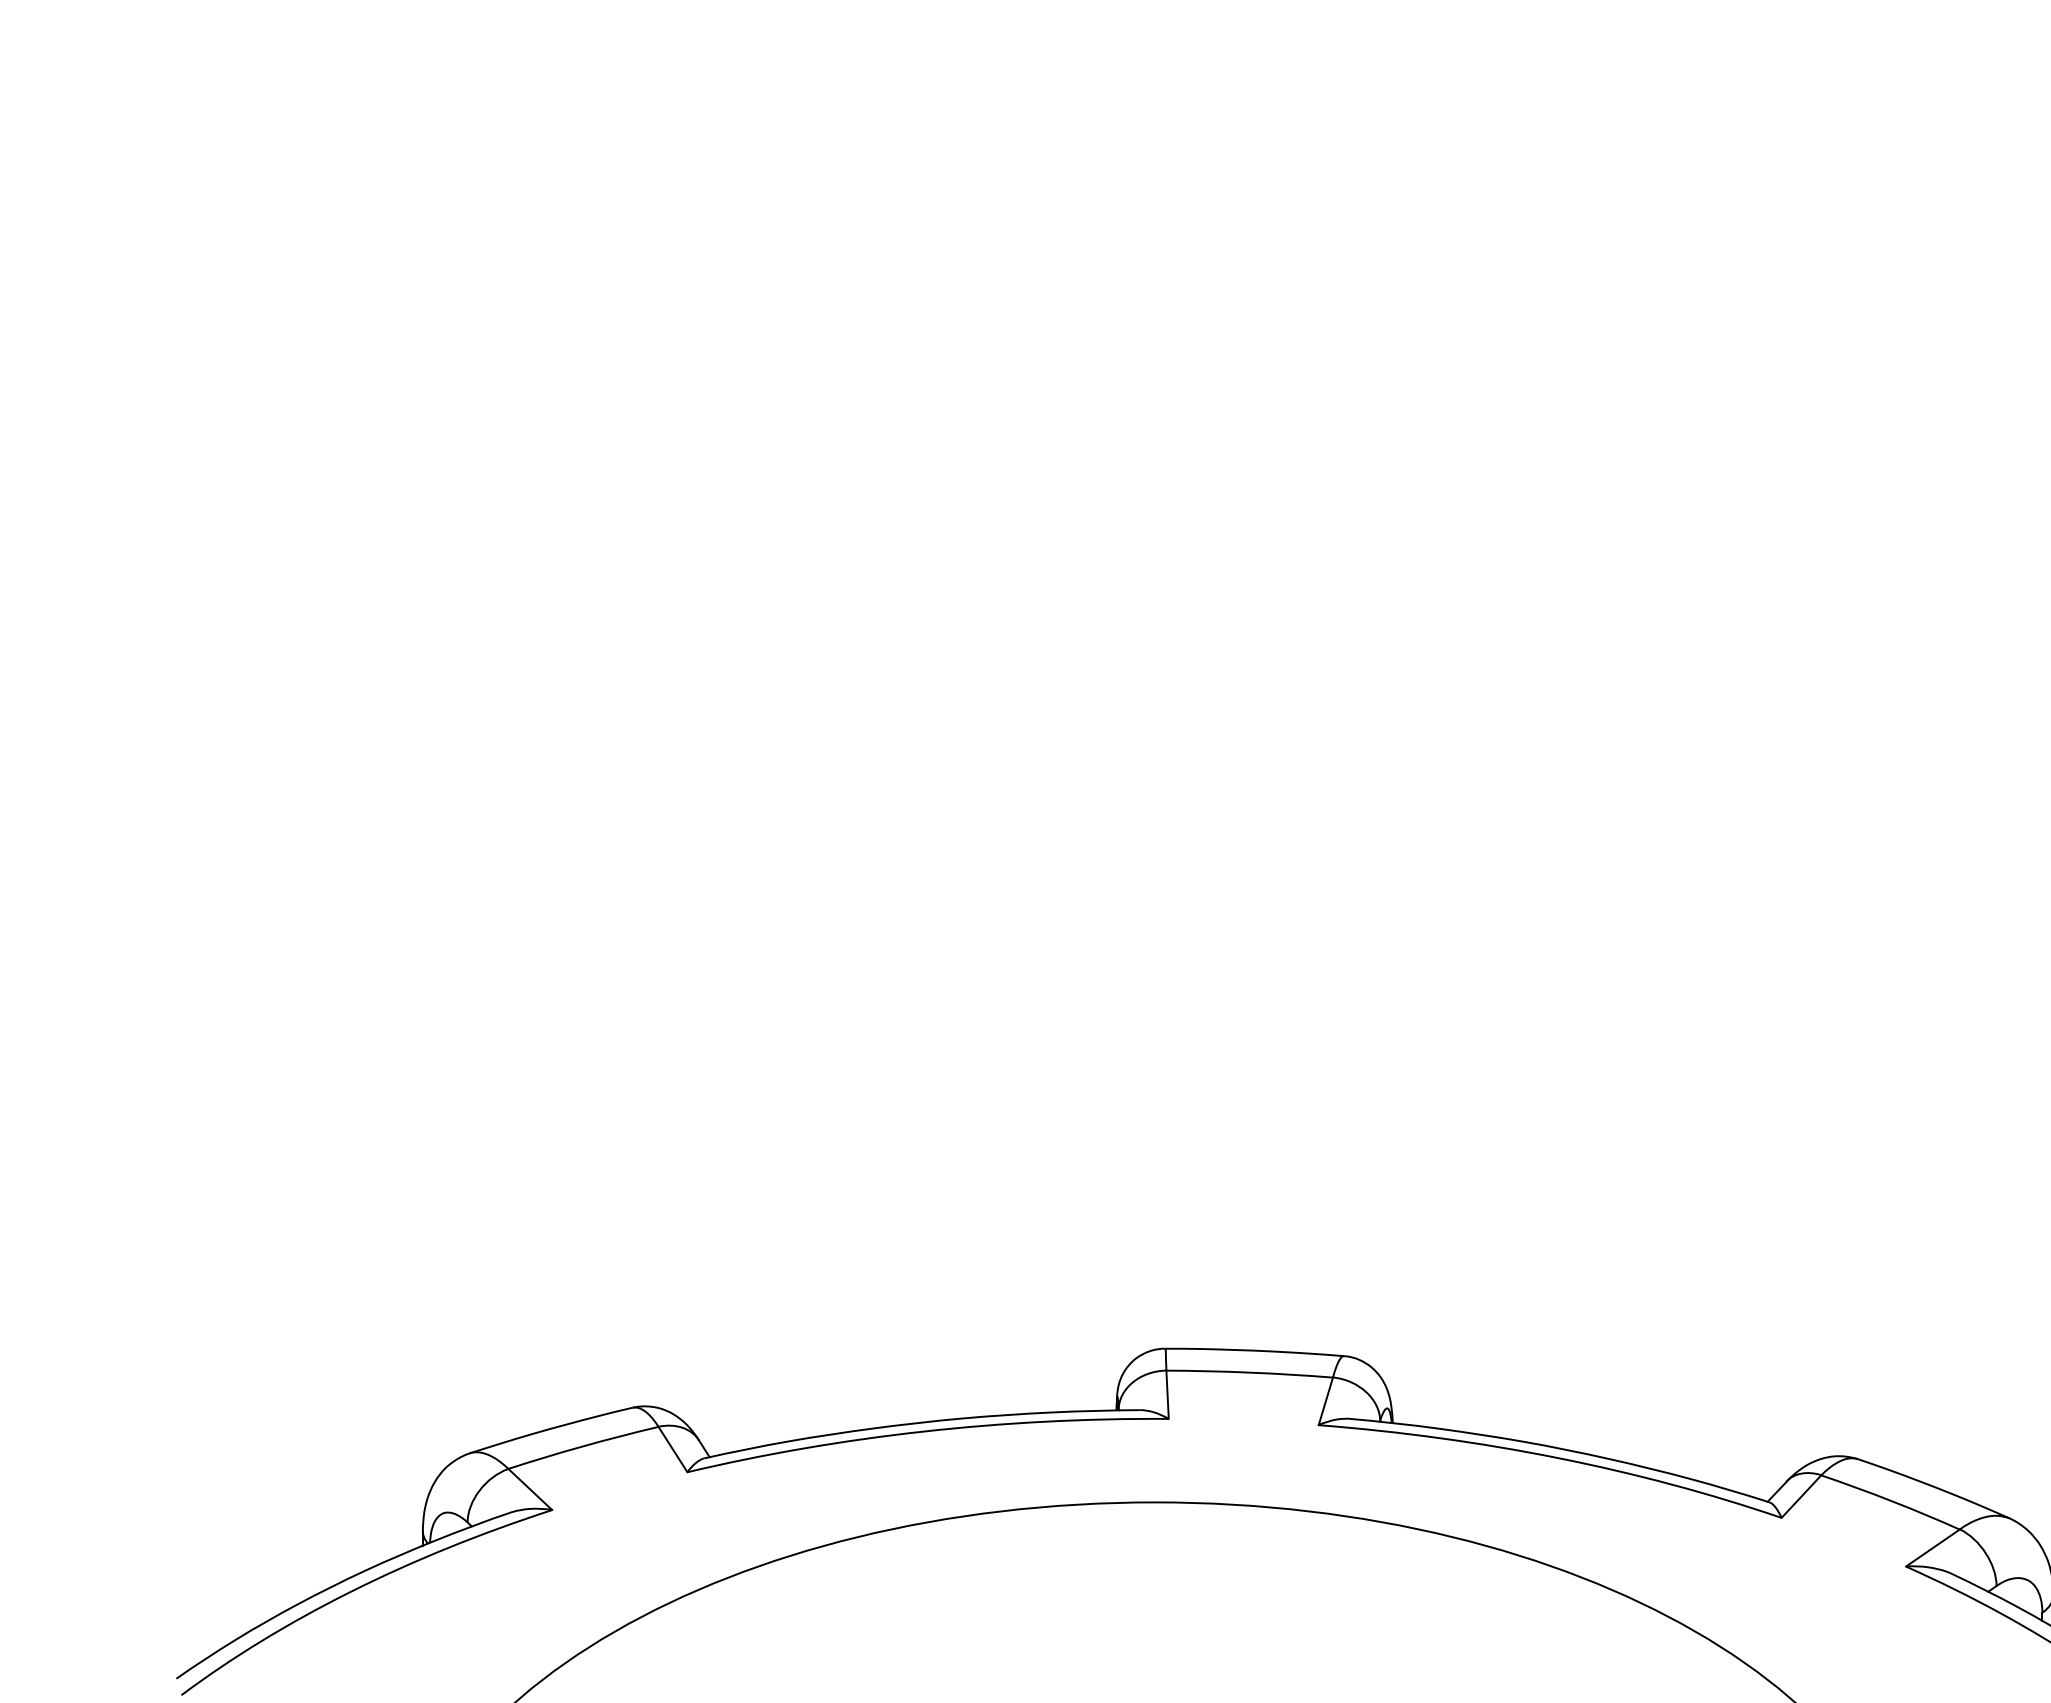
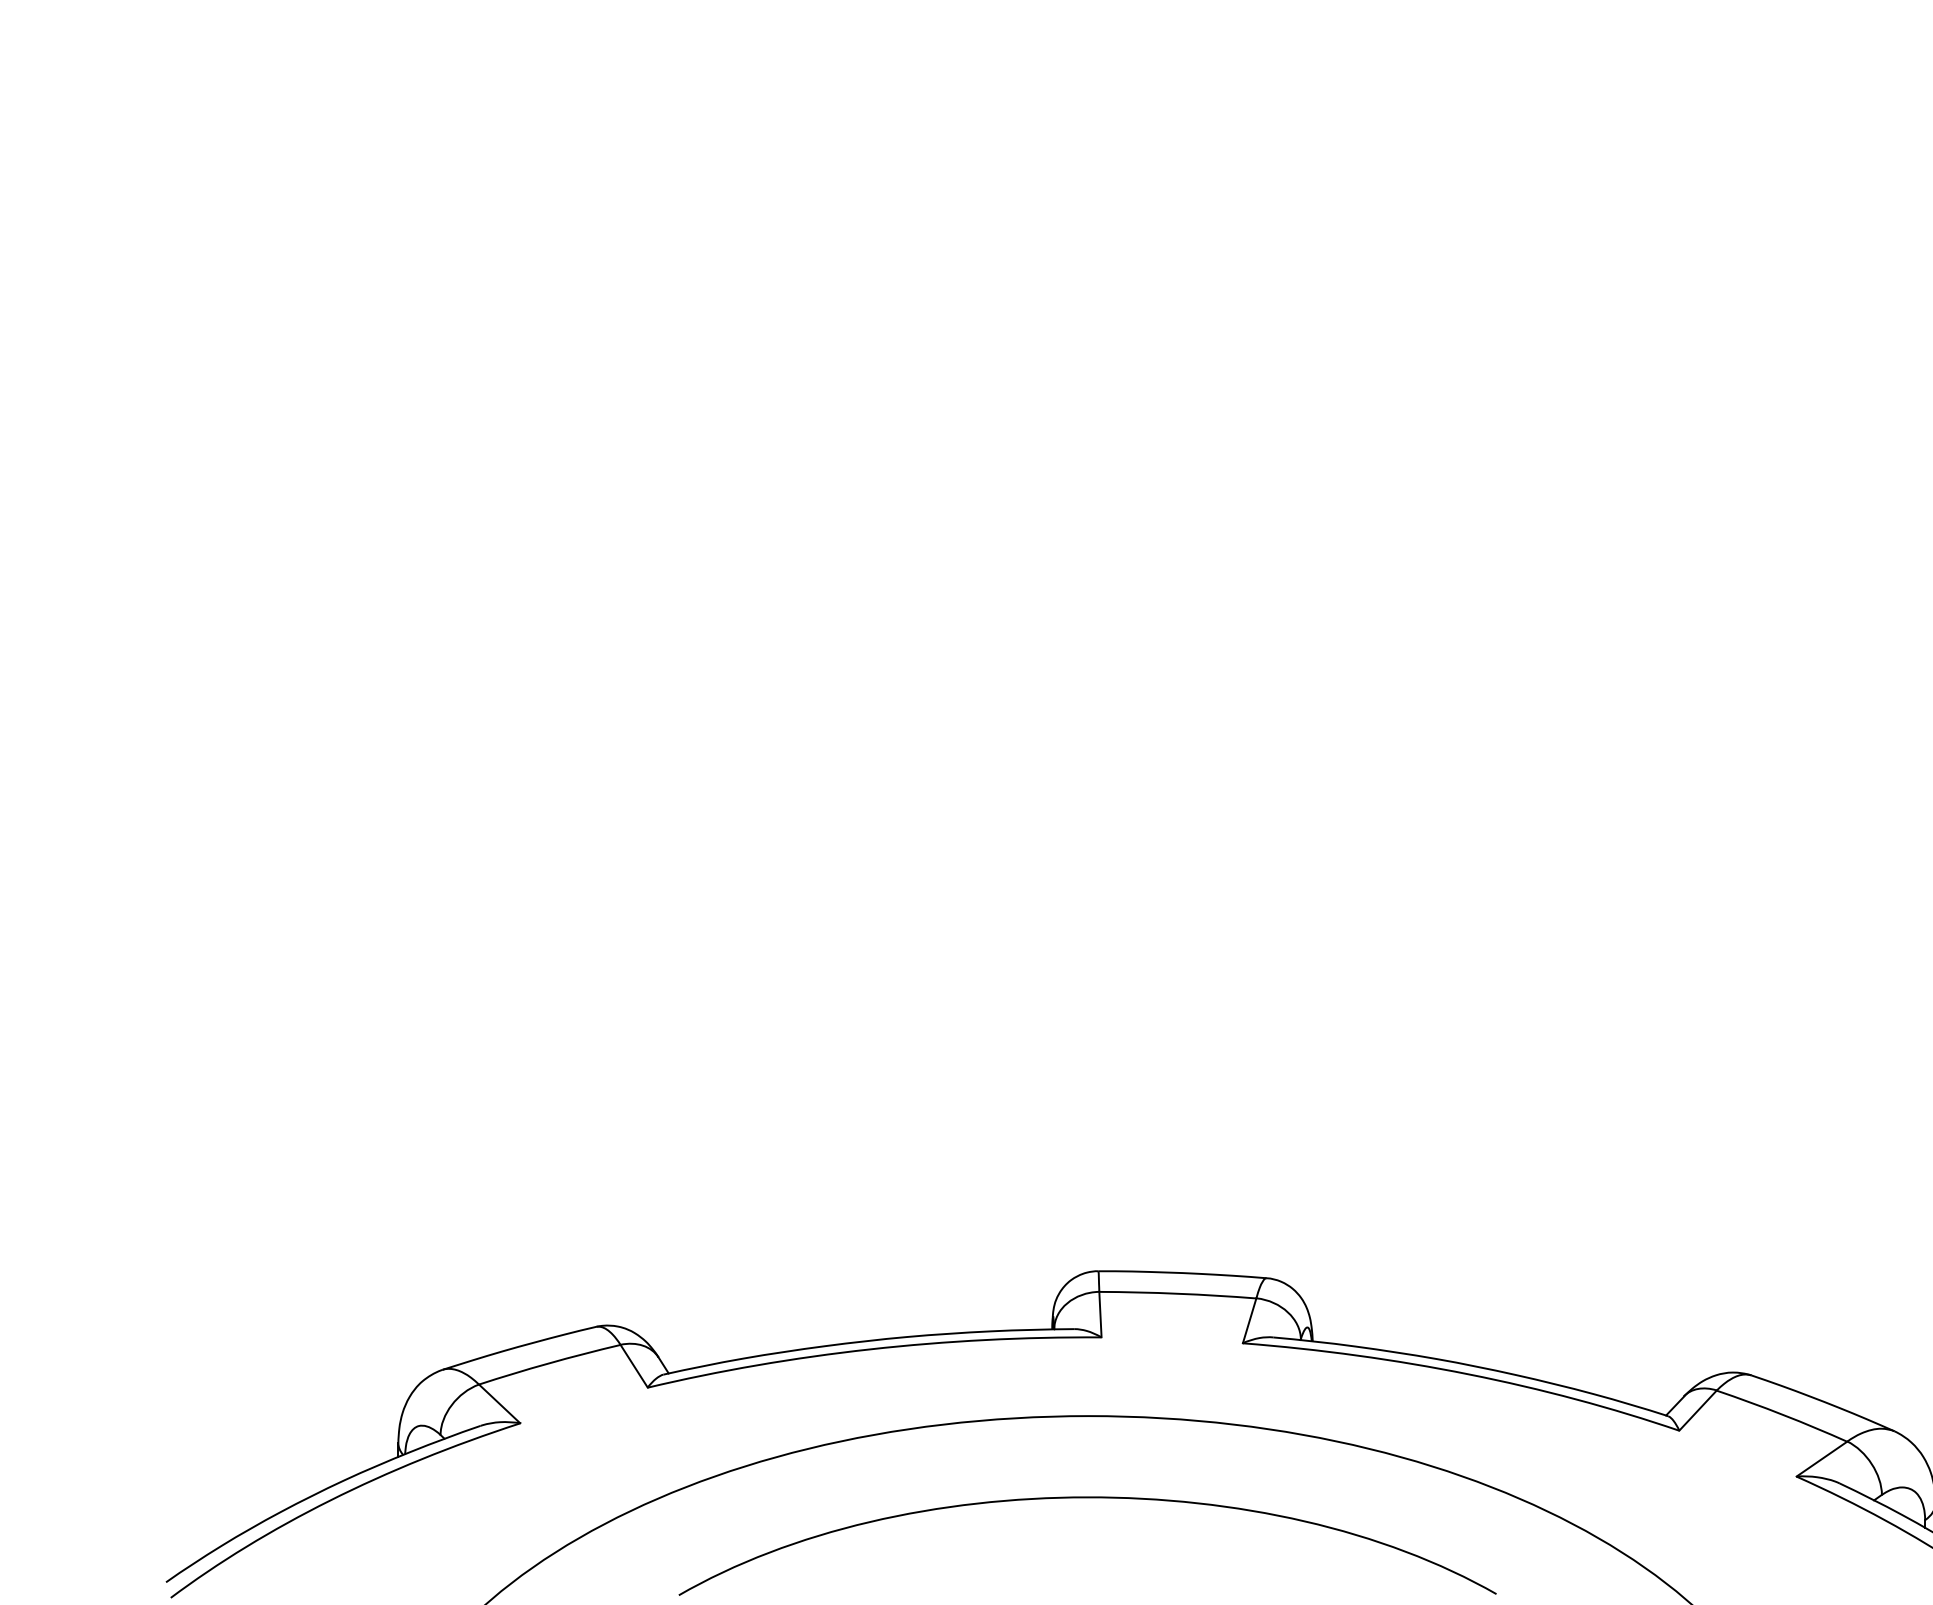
curve: (1153, 1589) -> (1087, 1498), added

